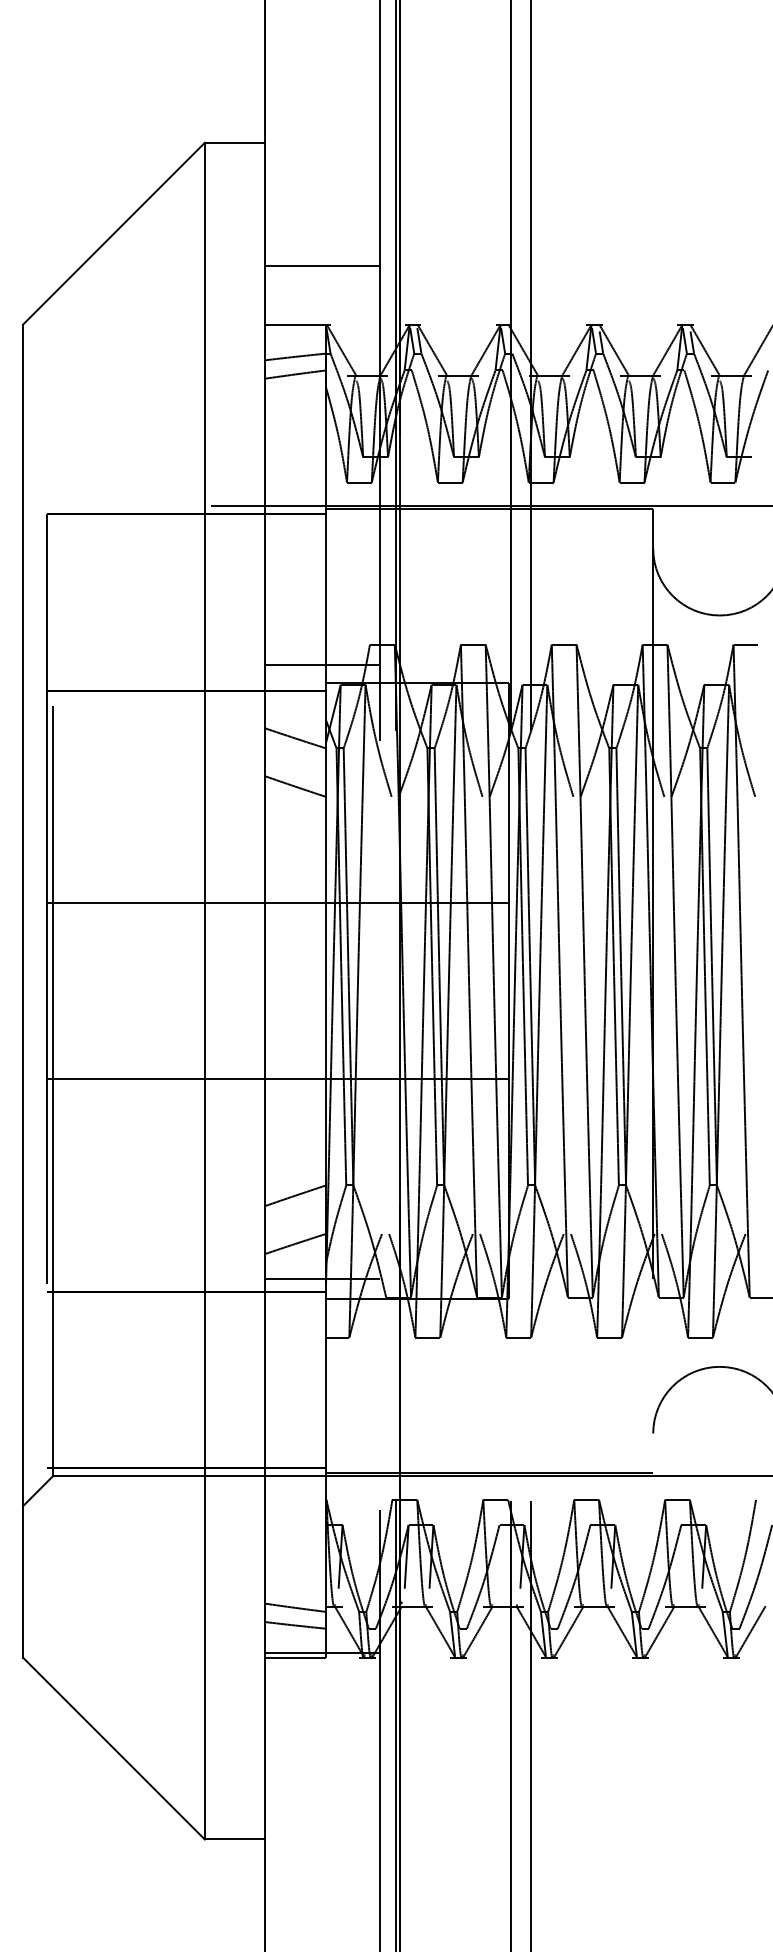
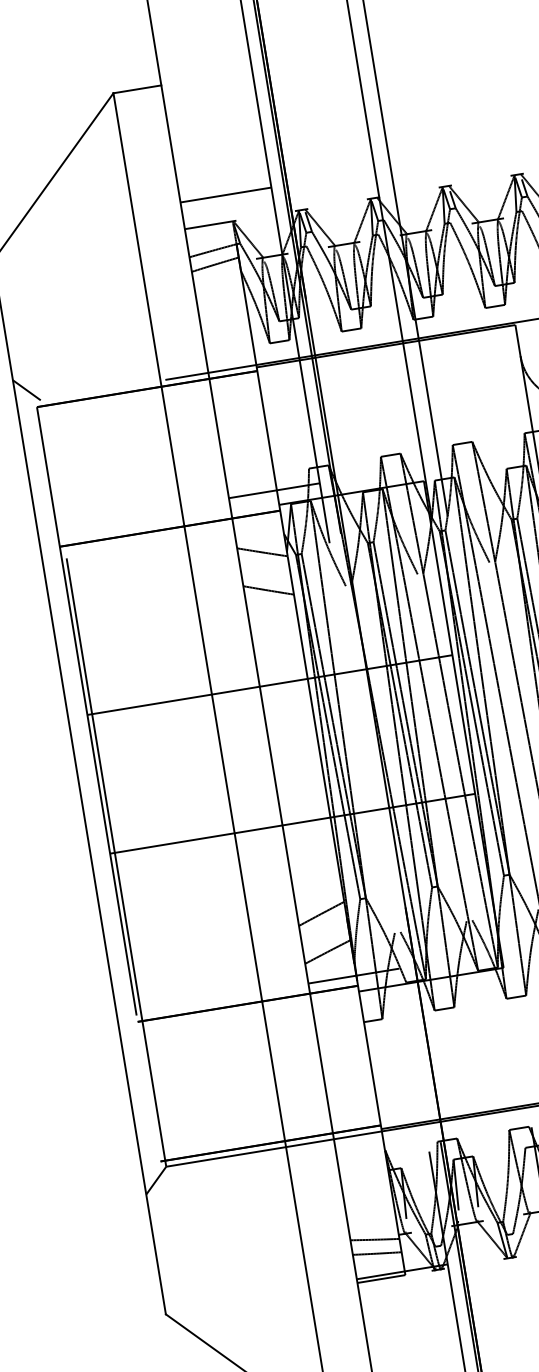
line: (322, 265) -> (225, 194), moved
line: (38, 491) -> (27, 390), added

